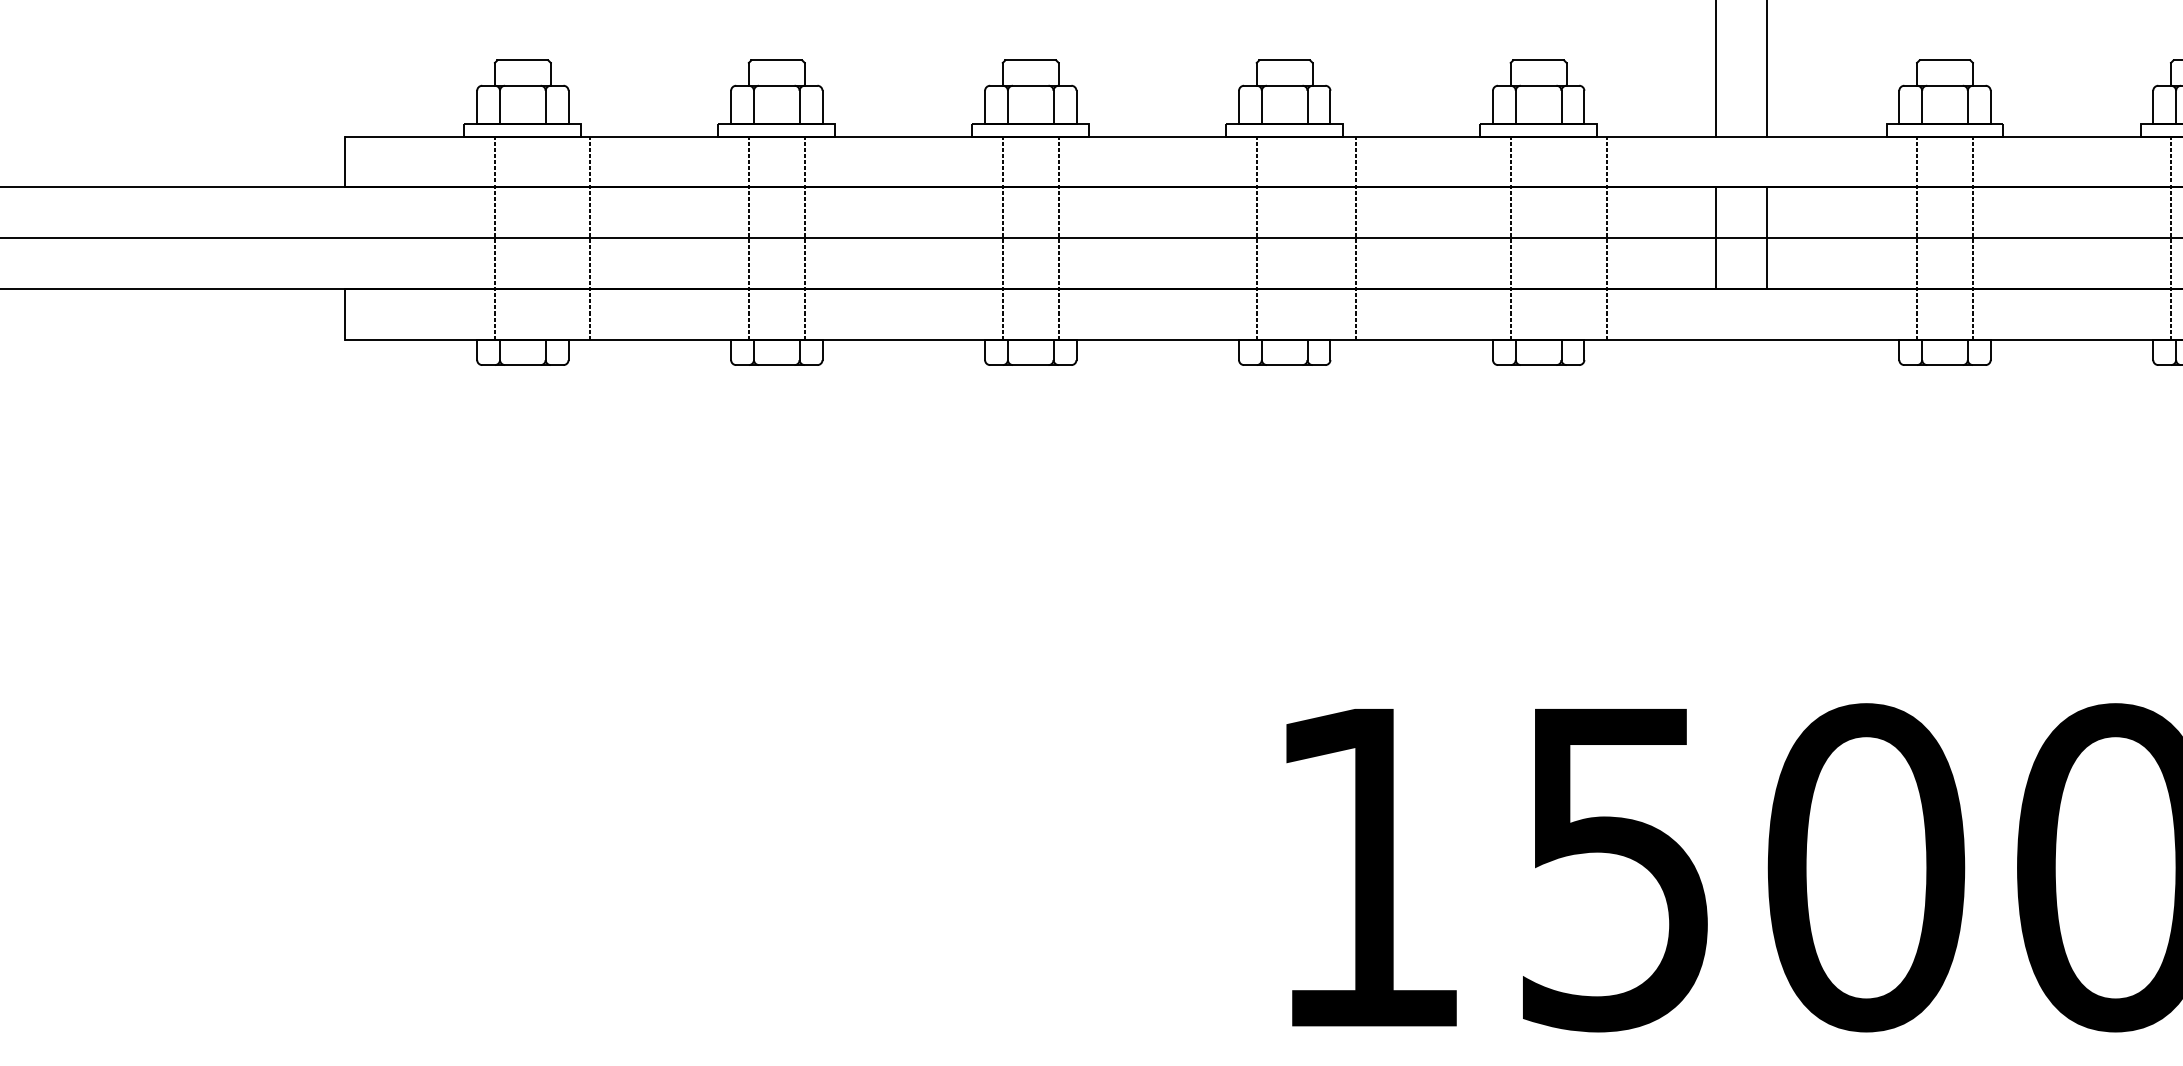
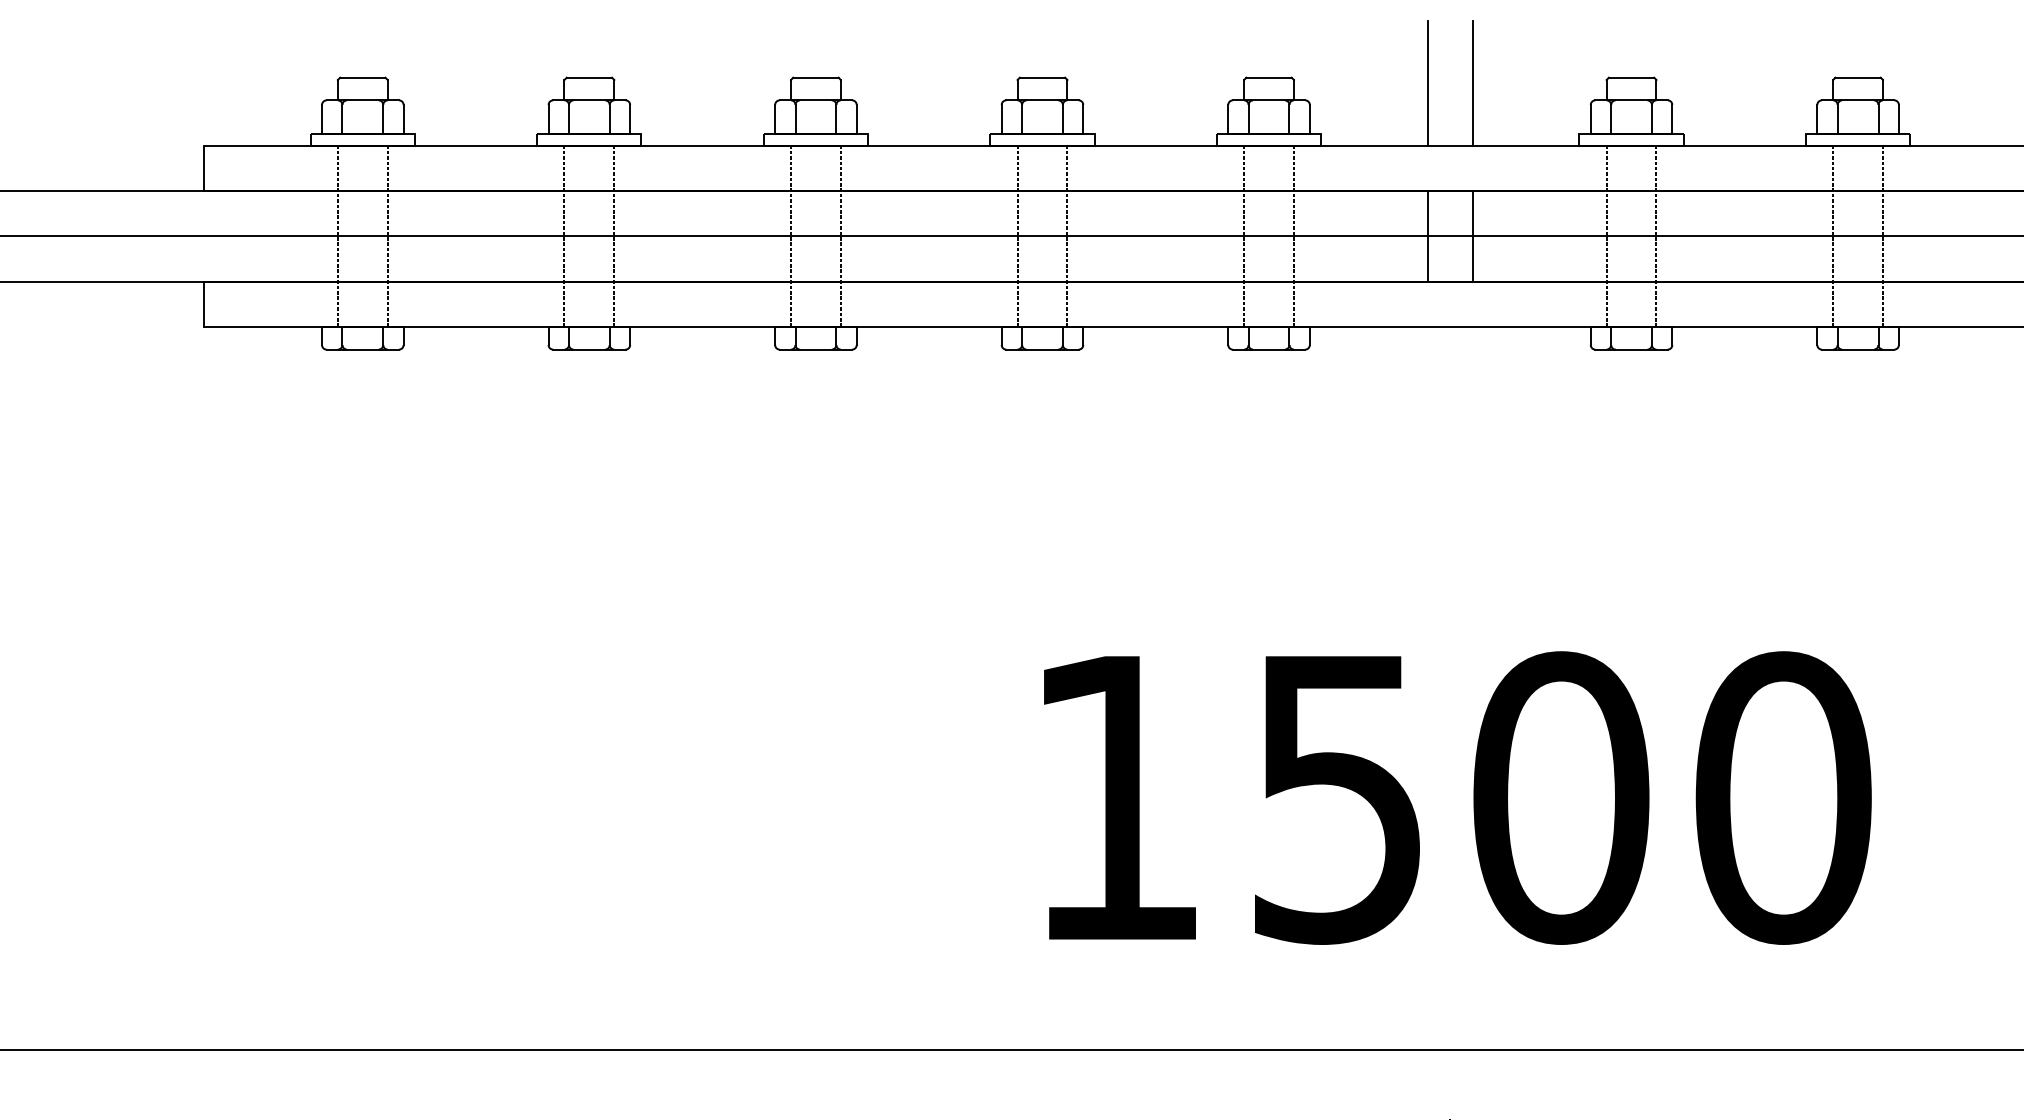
line: (589, 237) -> (387, 235), moved
line: (1356, 237) -> (1067, 235), moved
line: (1606, 237) -> (1293, 235), moved

